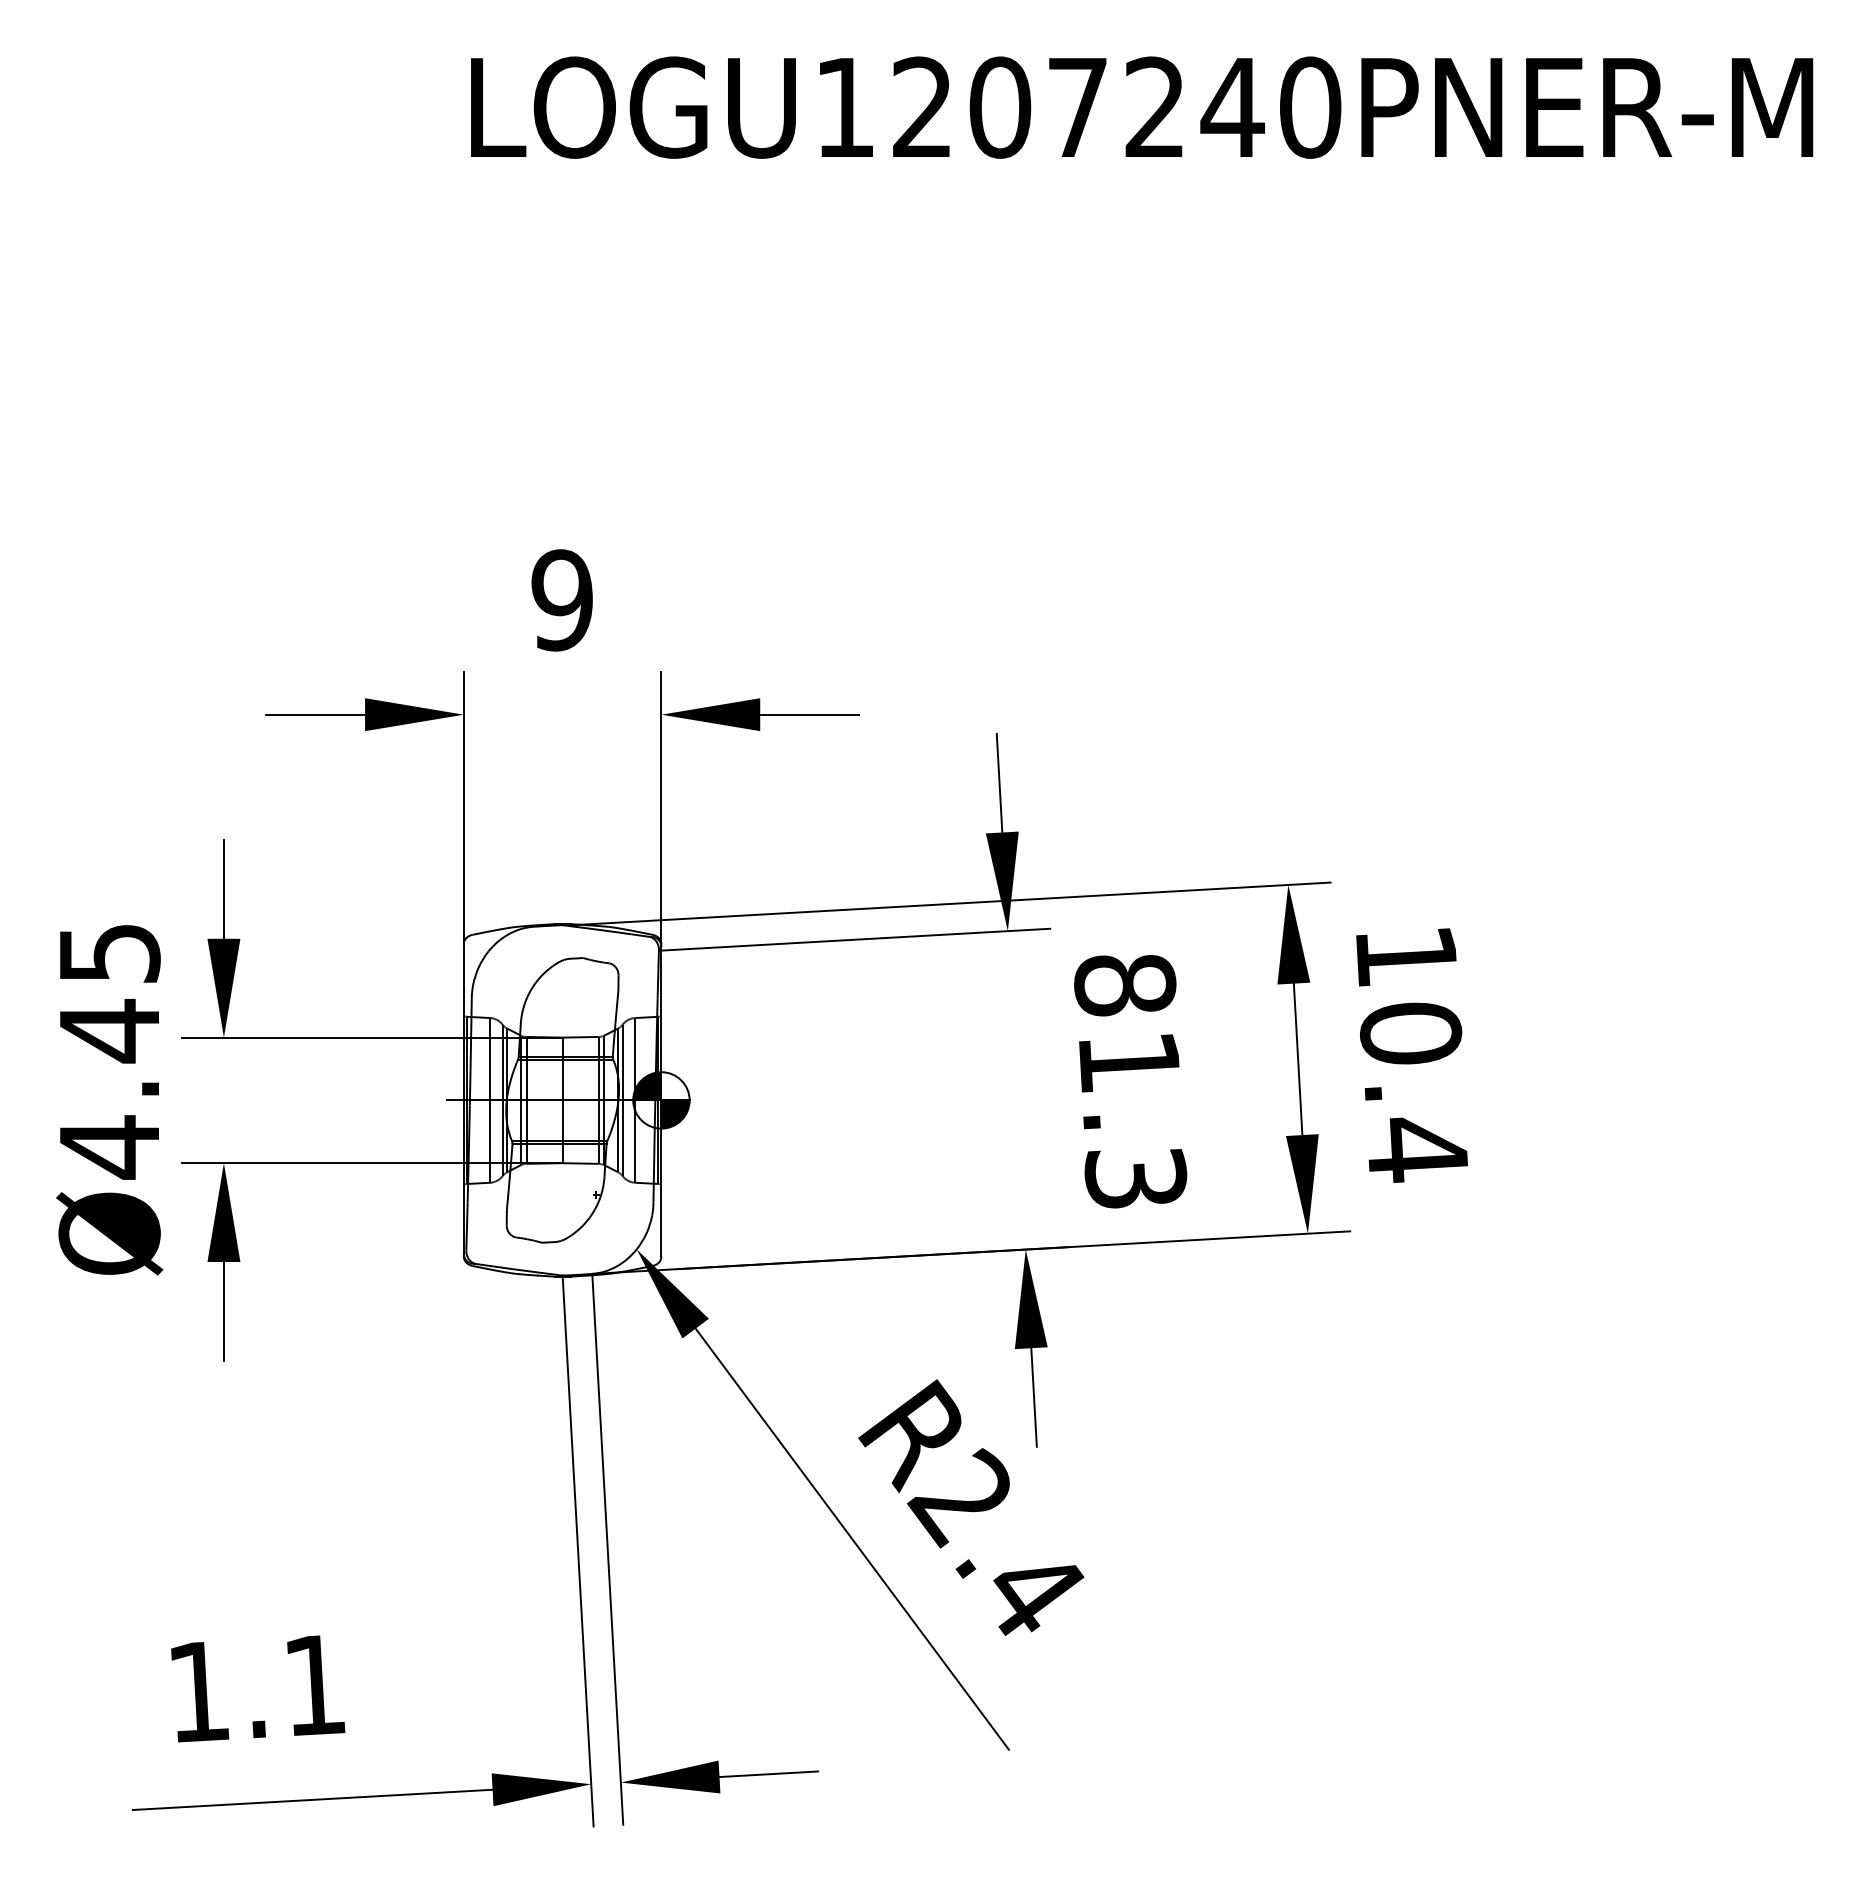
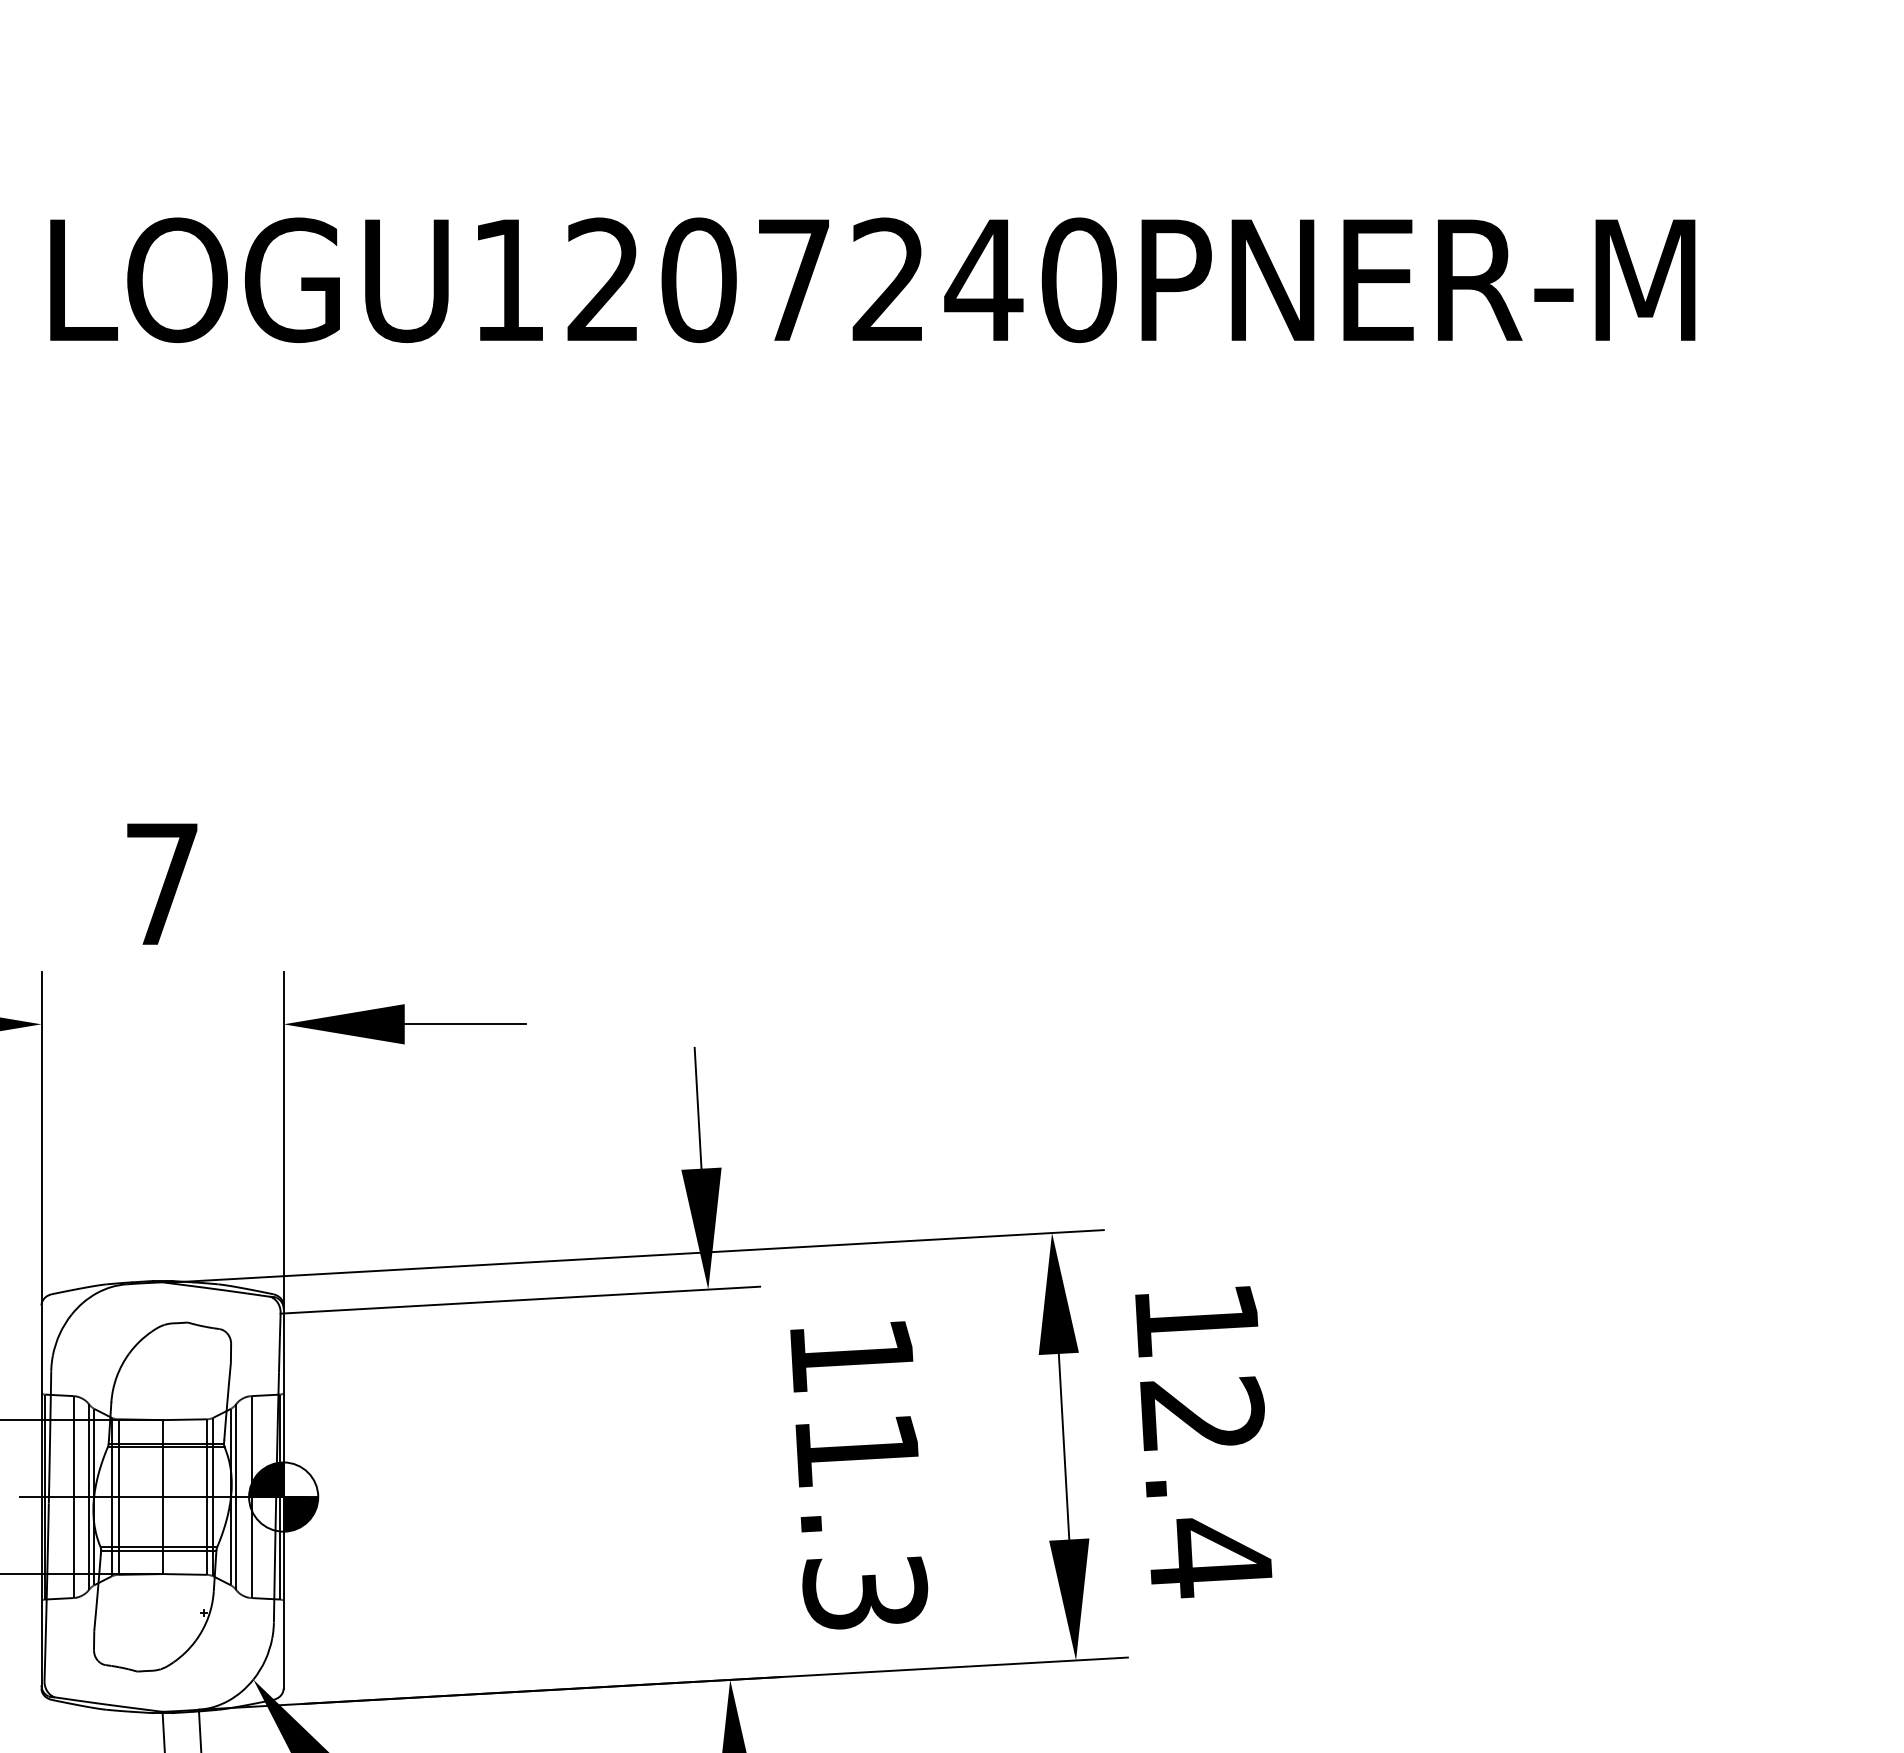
text: (561, 600) -> (161, 884), 9 -> 7
text: (1125, 985) -> (852, 1356), 81.3 -> 11.3
text: (1411, 1033) -> (1203, 1415), 10.4 -> 12.4

